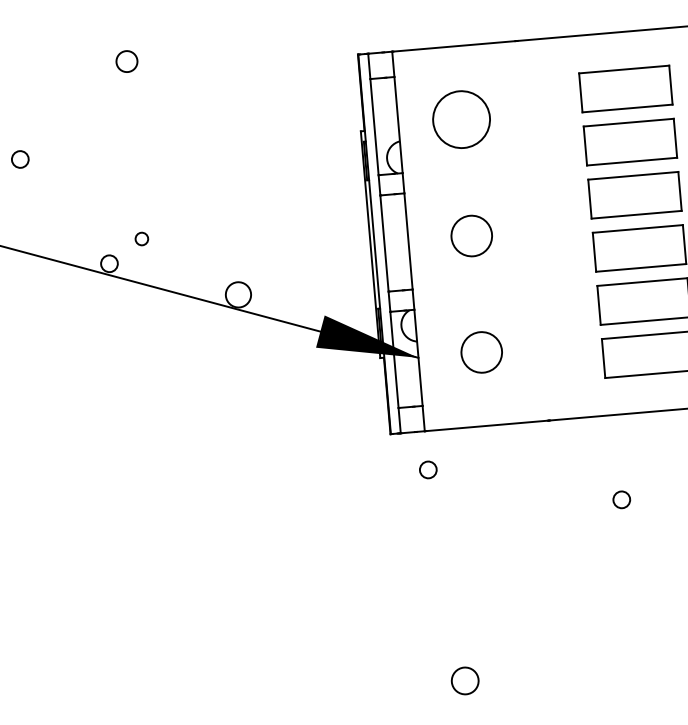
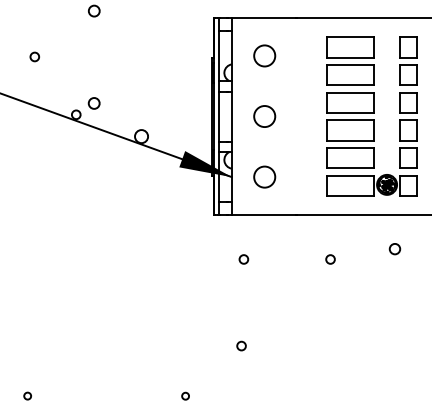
circle: (461, 118) -> (264, 55), size x0.71
circle: (140, 239) -> (93, 103), size x1.67
circle: (427, 470) -> (243, 259), moved
circle: (464, 679) -> (241, 345), size x0.62

